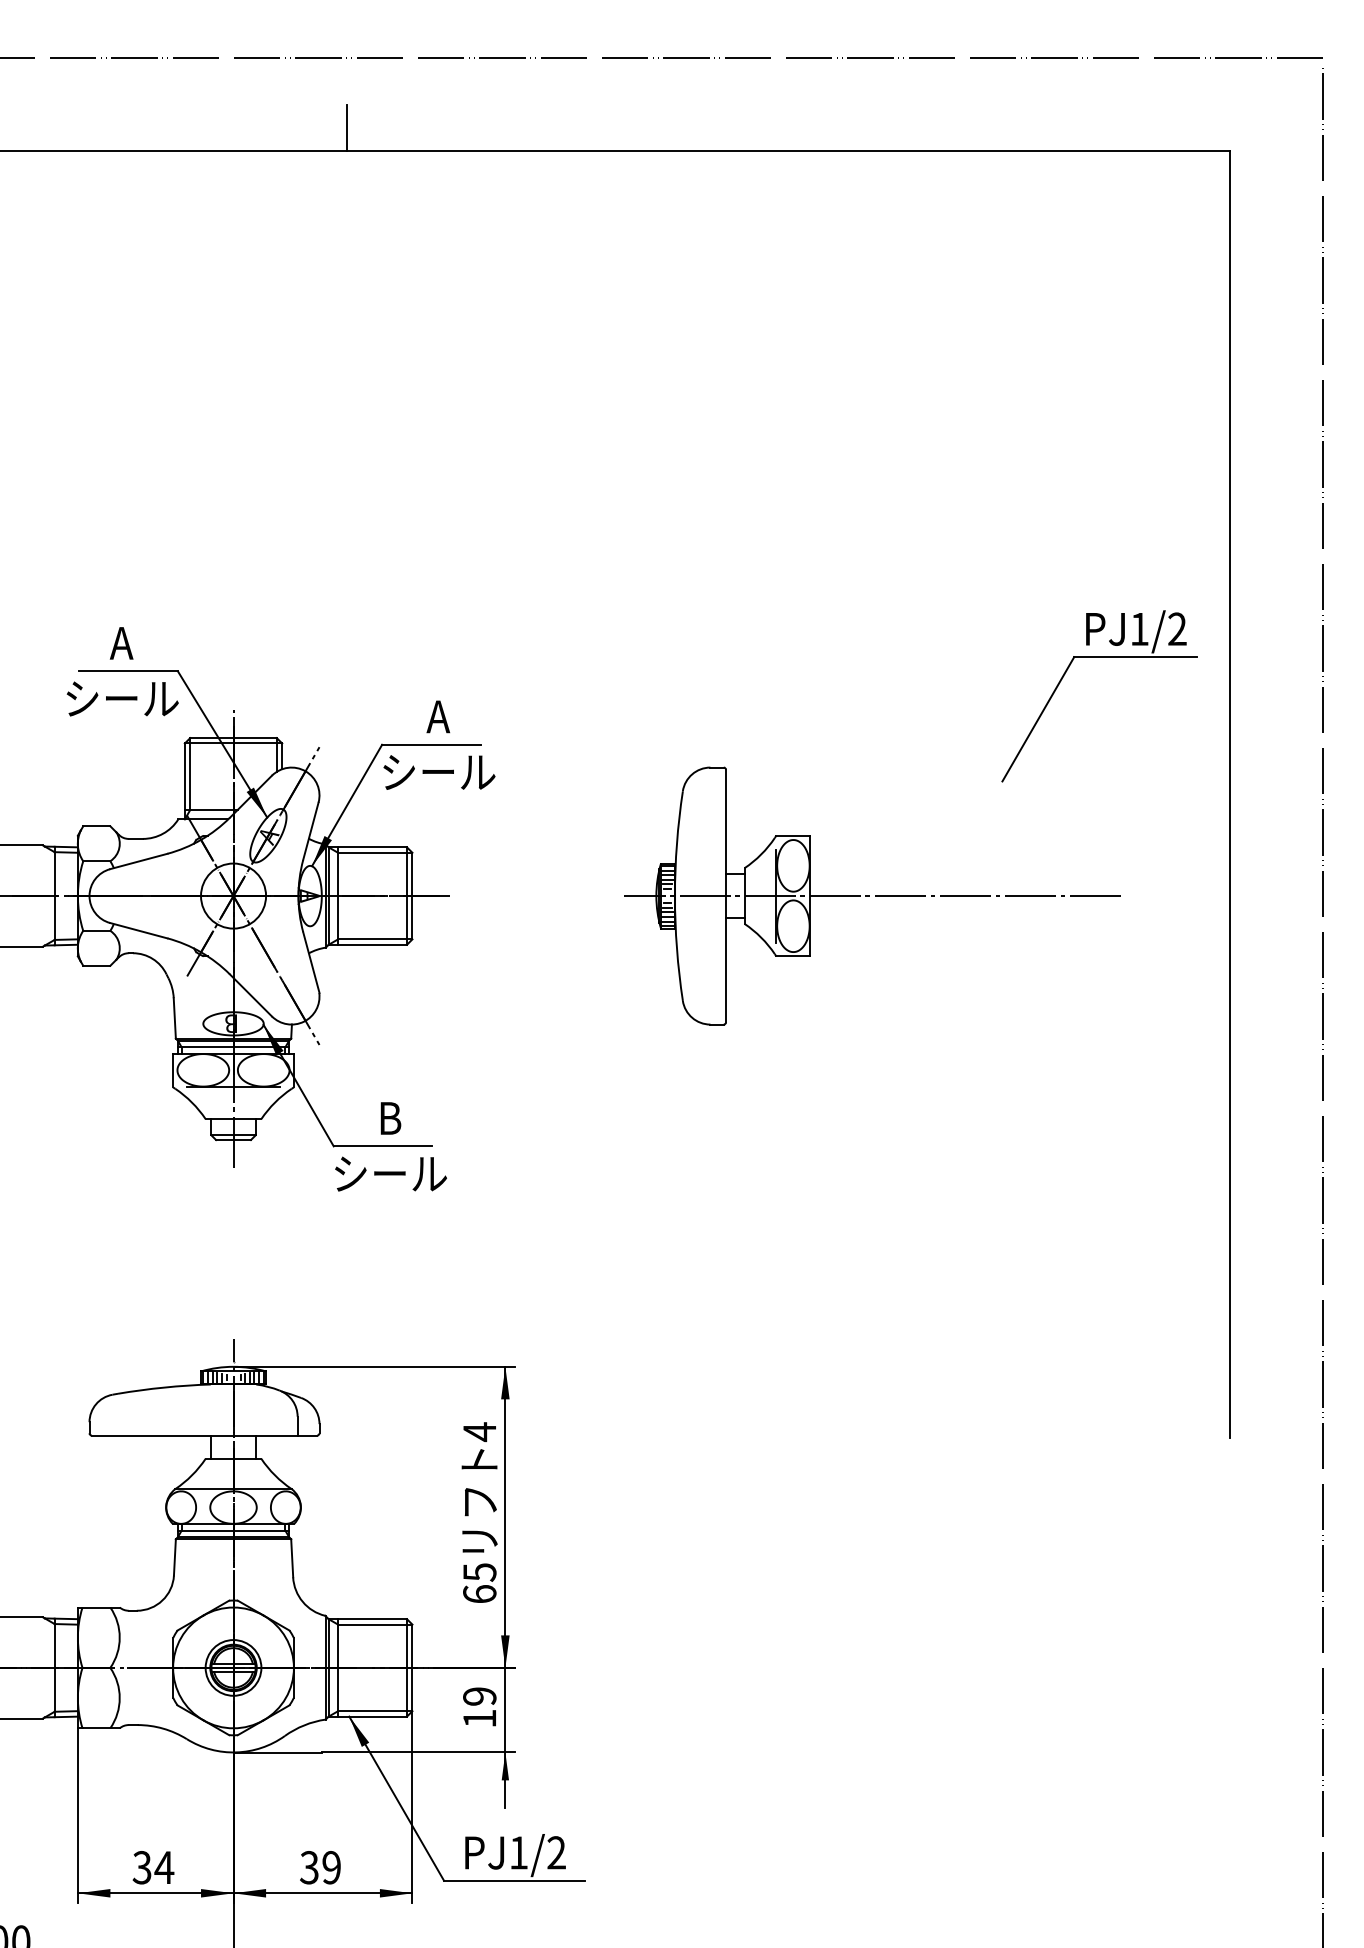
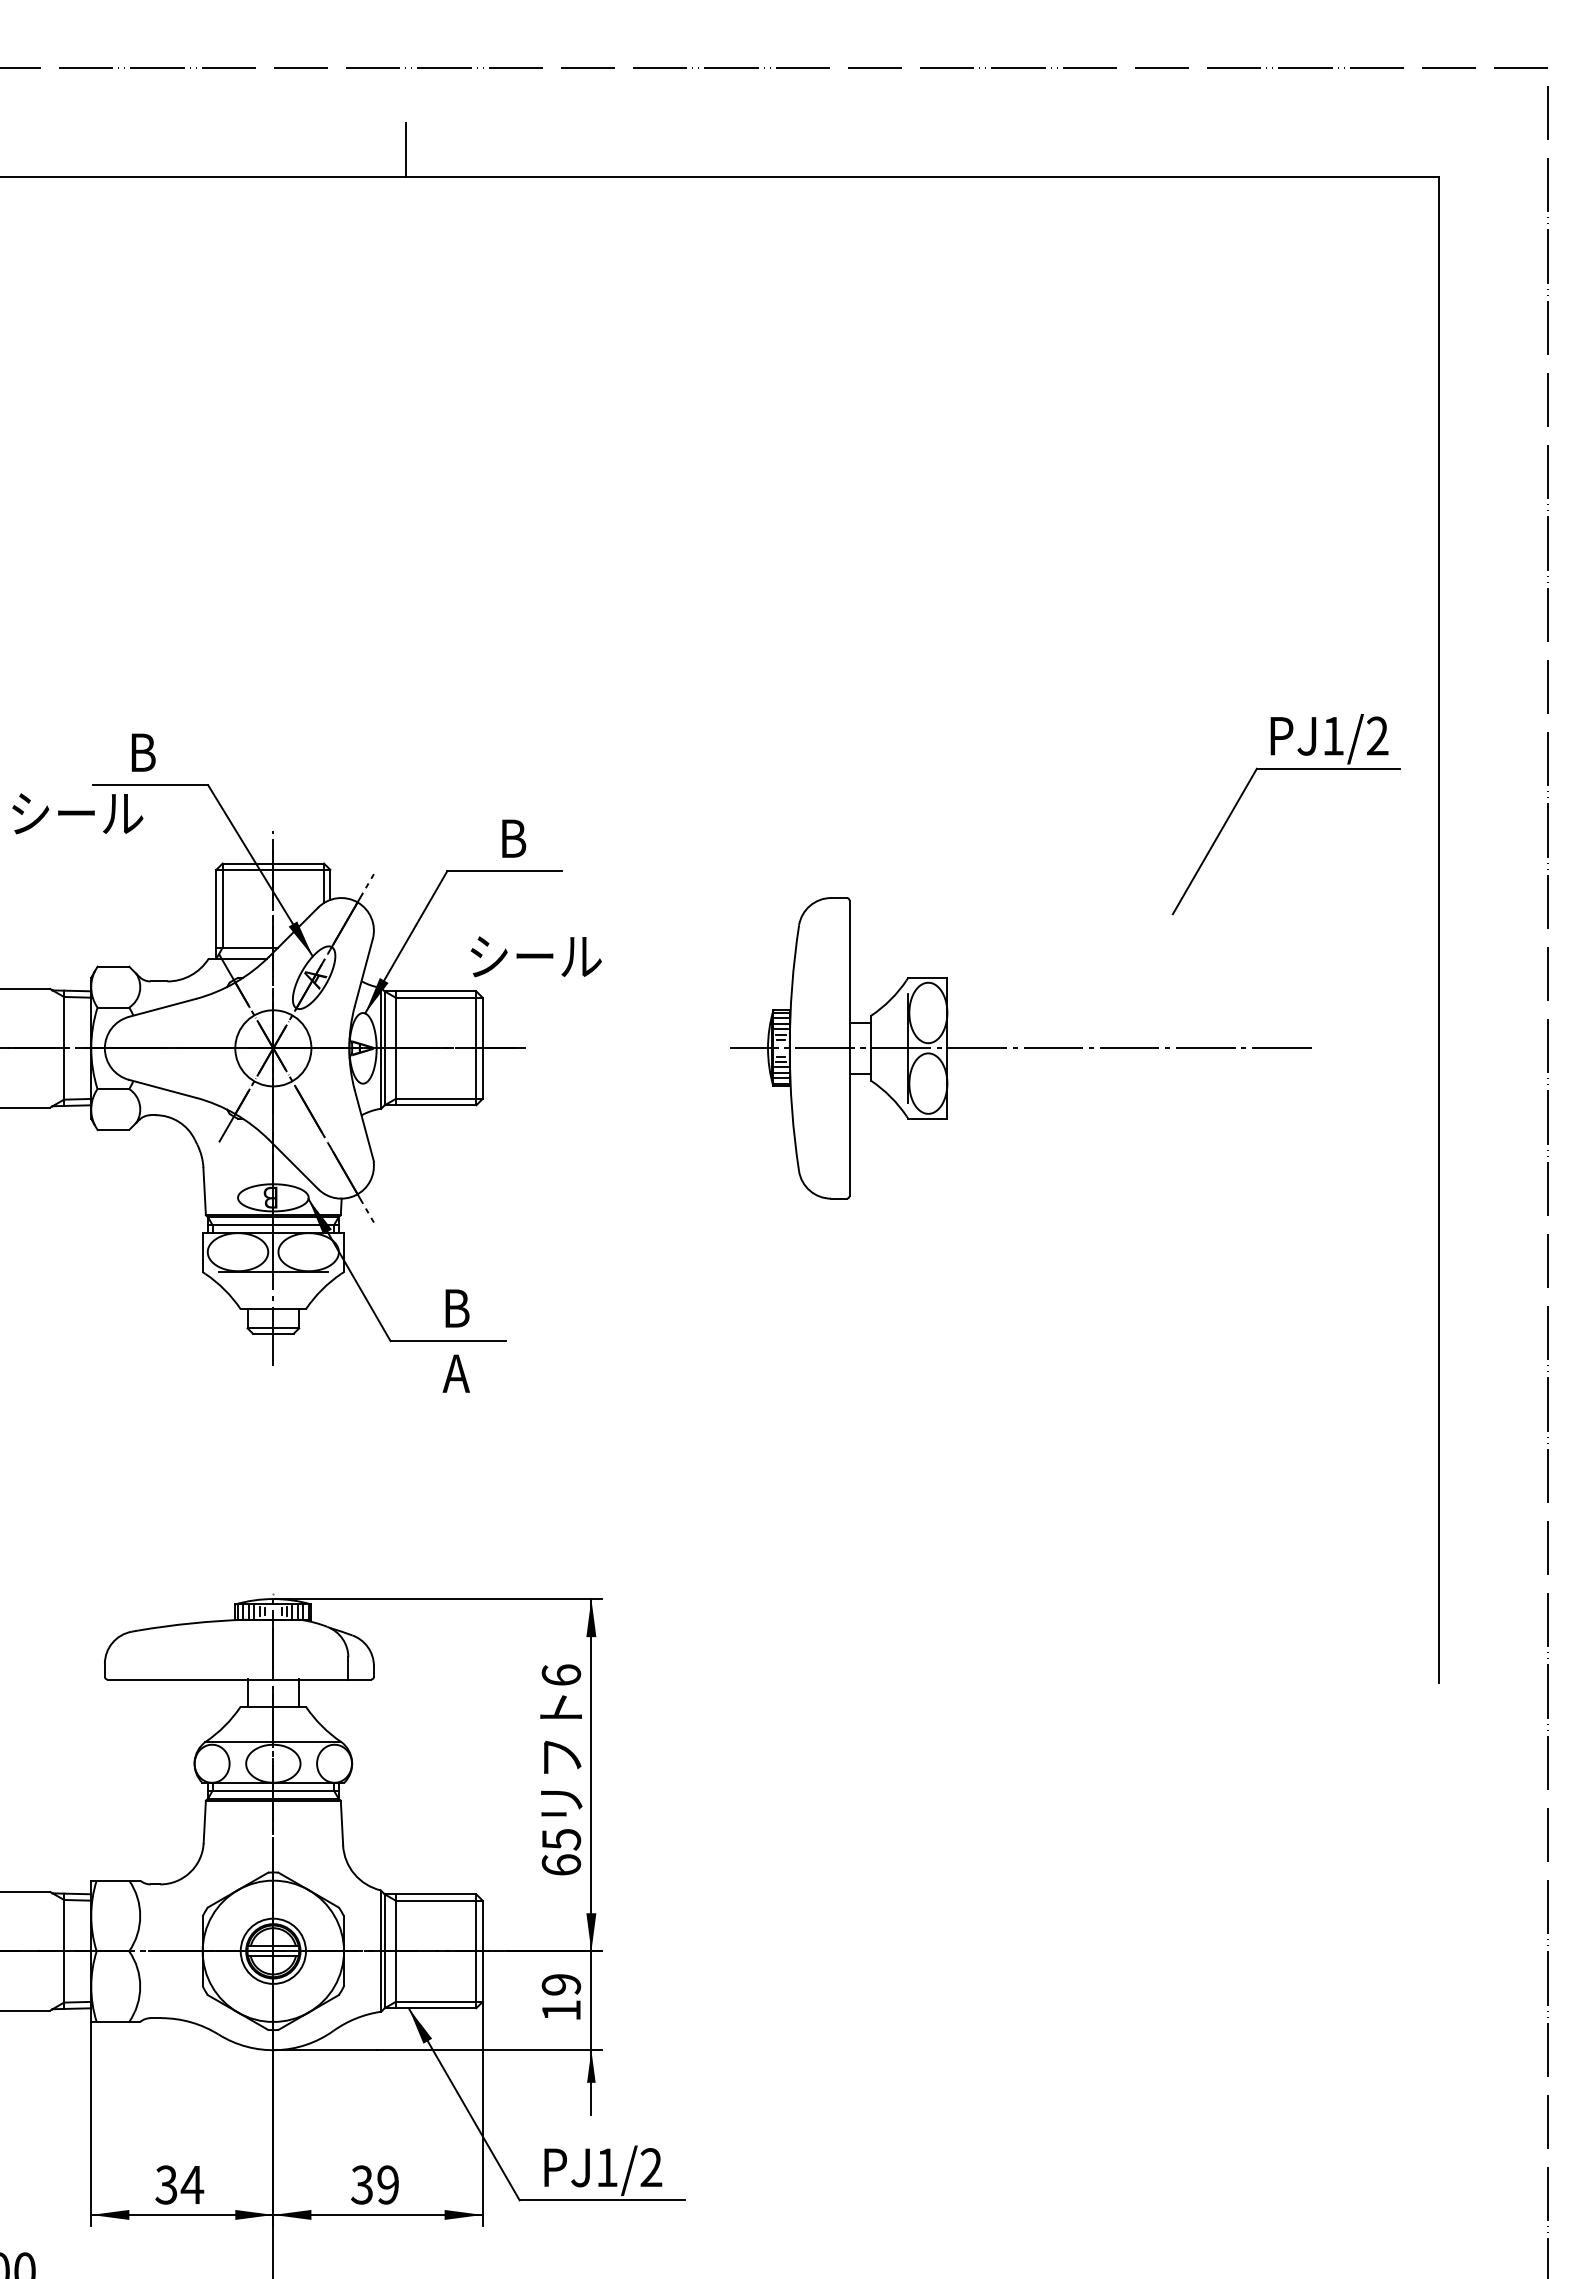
text: (121, 643) -> (142, 752), A -> B
text: (122, 698) -> (77, 813), moved
text: (437, 716) -> (512, 838), A -> B
text: (438, 772) -> (535, 956), moved
text: (390, 1174) -> (457, 1373), シール -> A
line: (233, 1350) -> (273, 1579), removed
text: (479, 1432) -> (561, 1675), 4 -> 6

